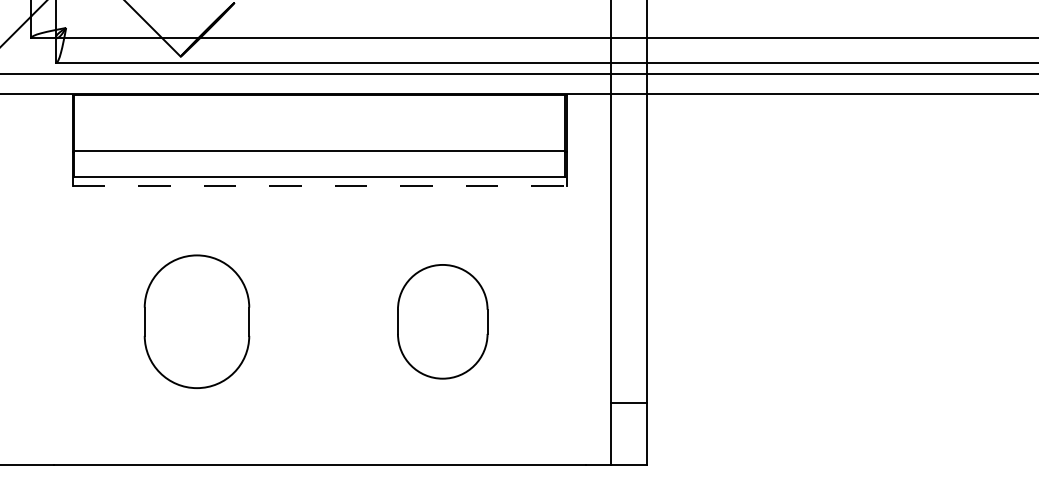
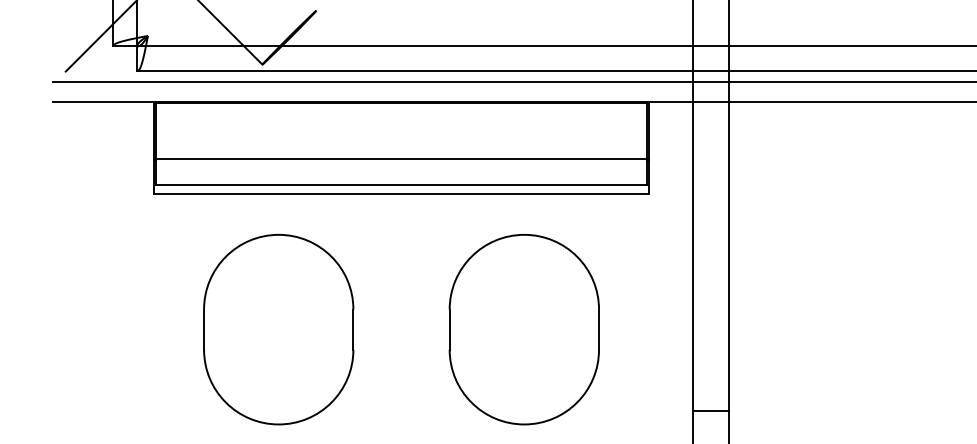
line: (320, 186) -> (402, 194), dashed -> solid
part: (196, 321) -> (278, 329), size x1.43
part: (442, 321) -> (524, 329), size x1.67

